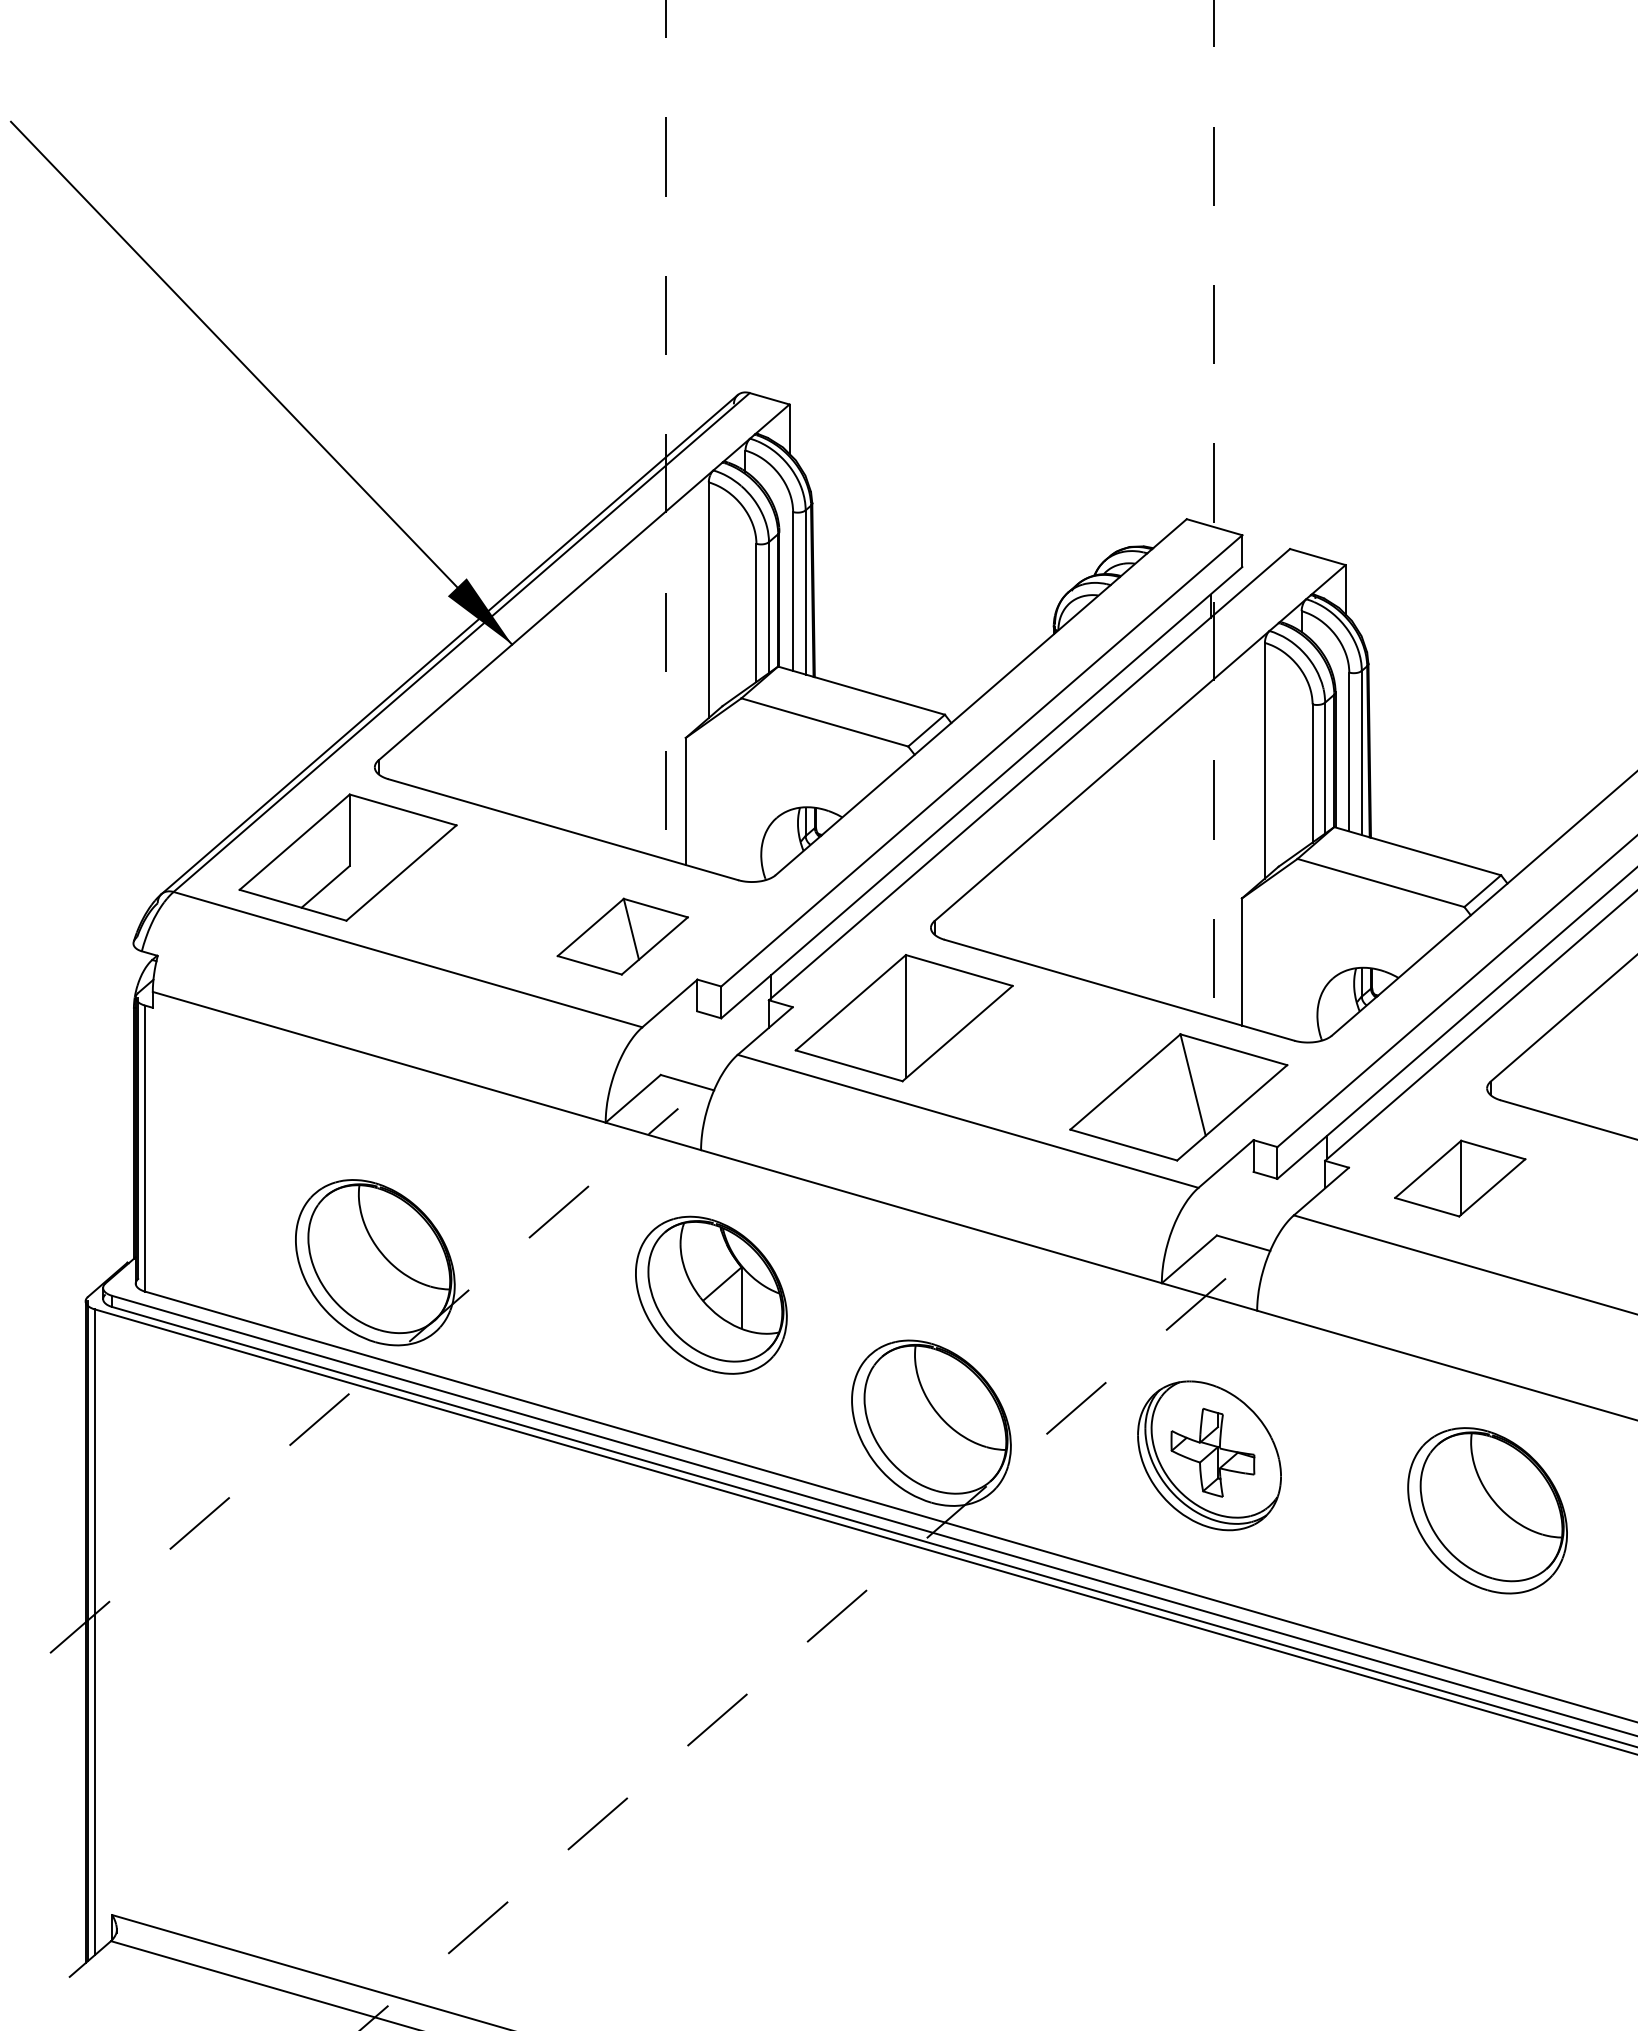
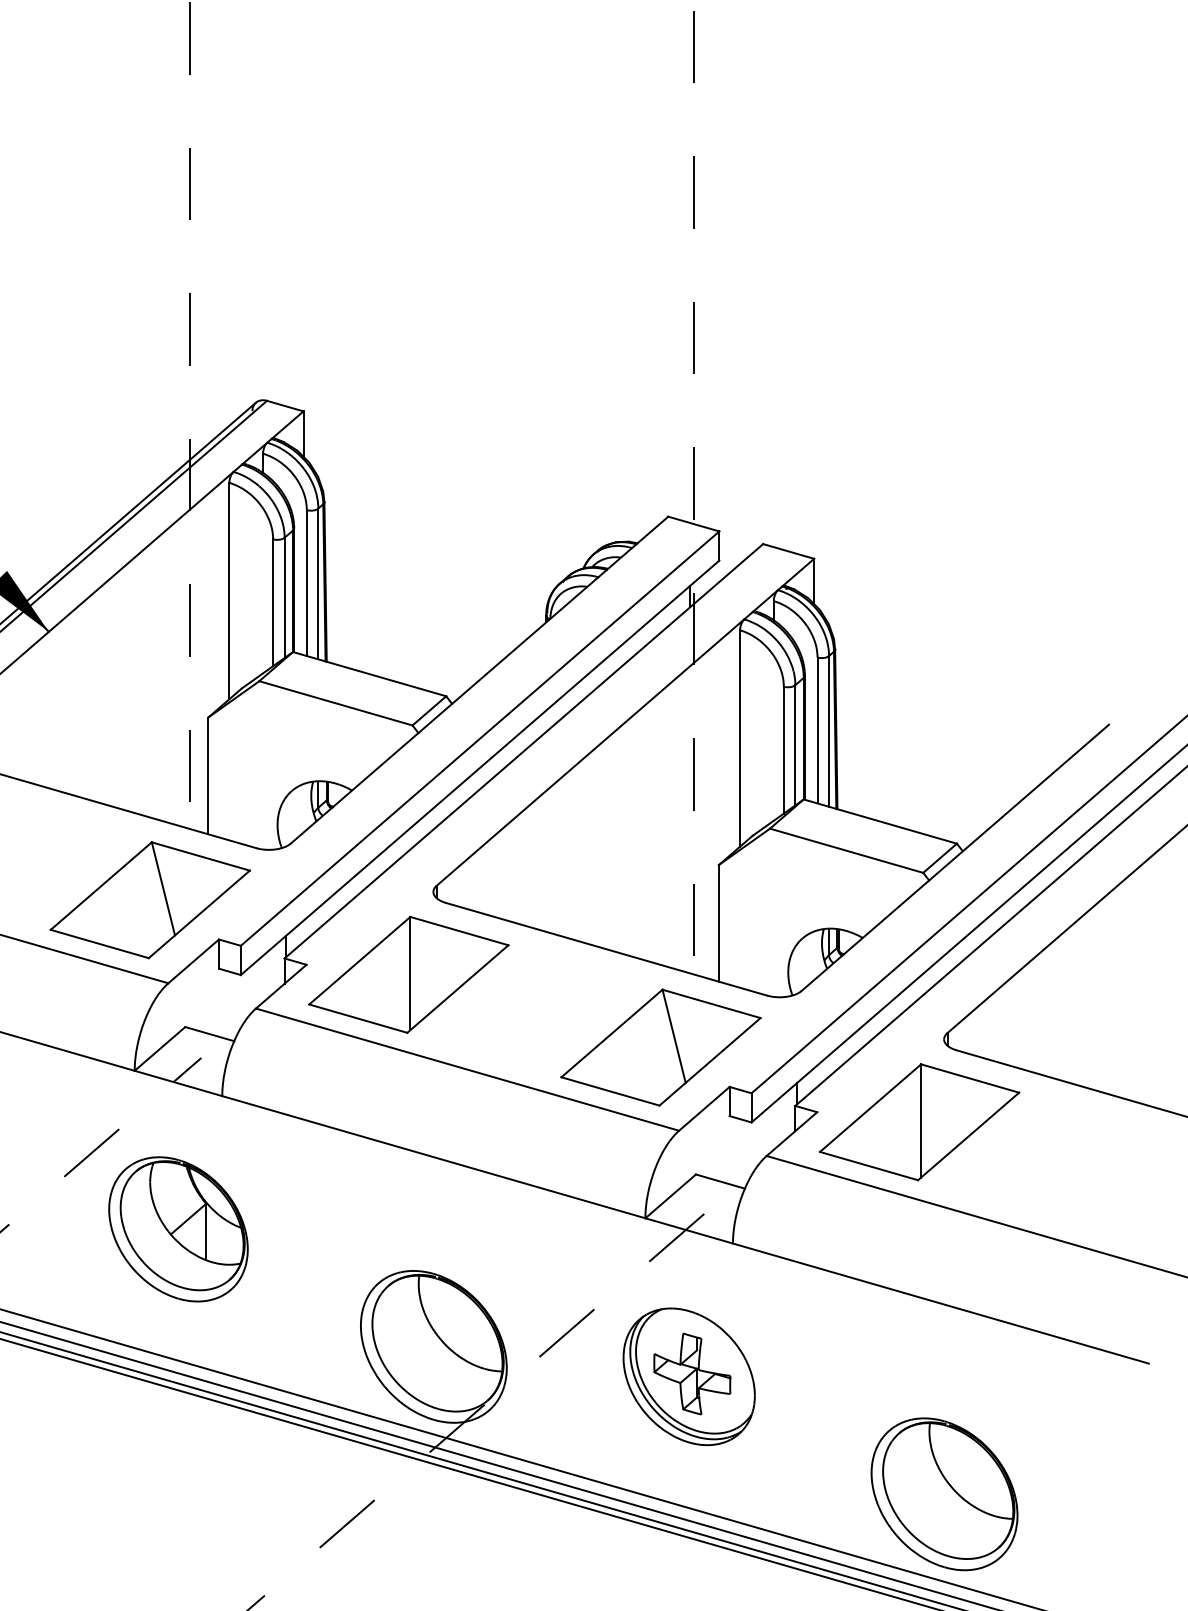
part: (622, 936) -> (150, 899), size x1.67
part: (1459, 1178) -> (918, 1122), size x1.67
part: (711, 1294) -> (178, 1228), moved
part: (1487, 1510) -> (944, 1494), moved

